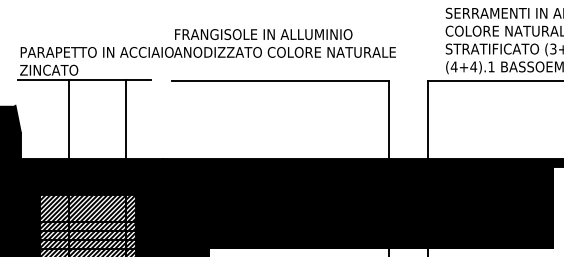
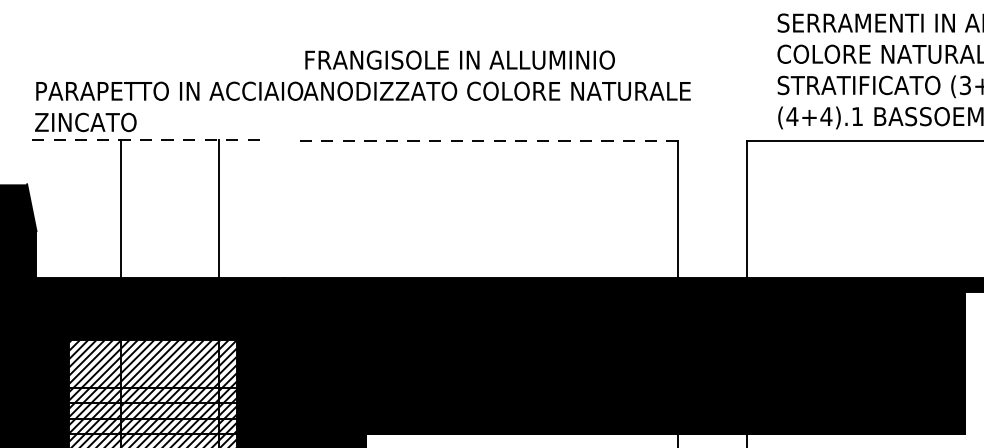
line: (85, 80) -> (149, 140), solid -> dashed
line: (279, 80) -> (487, 140), solid -> dashed

